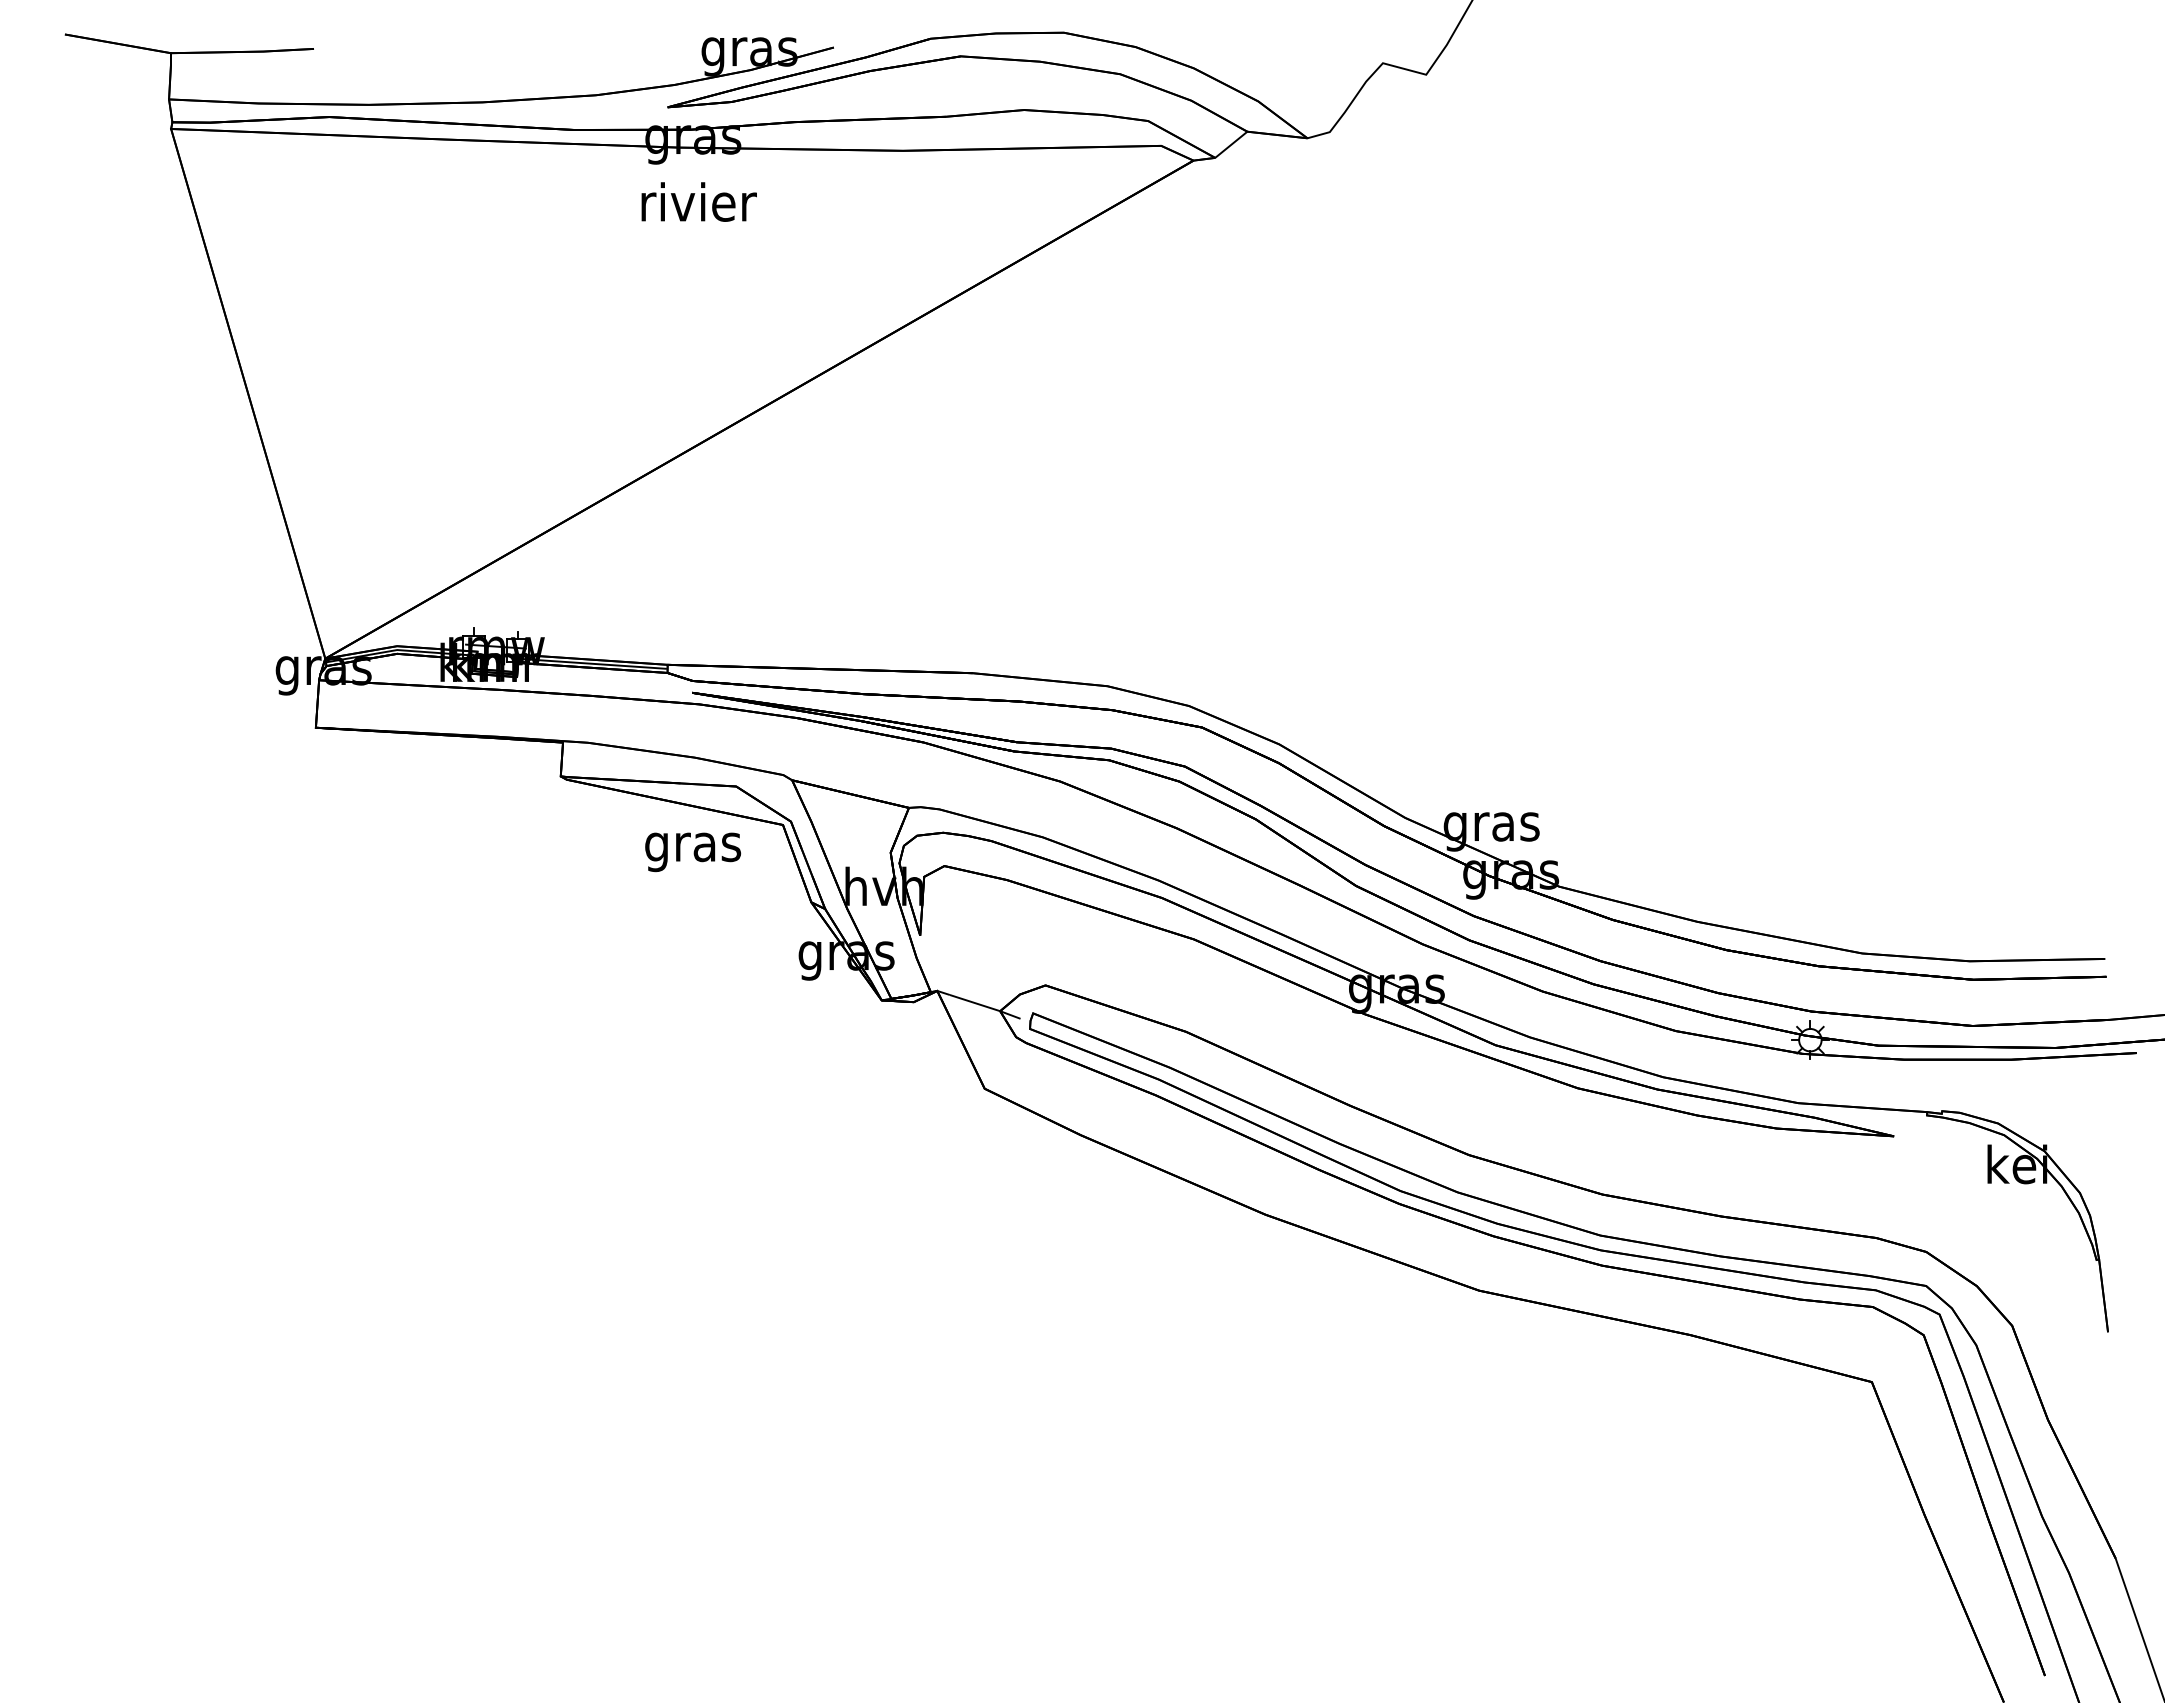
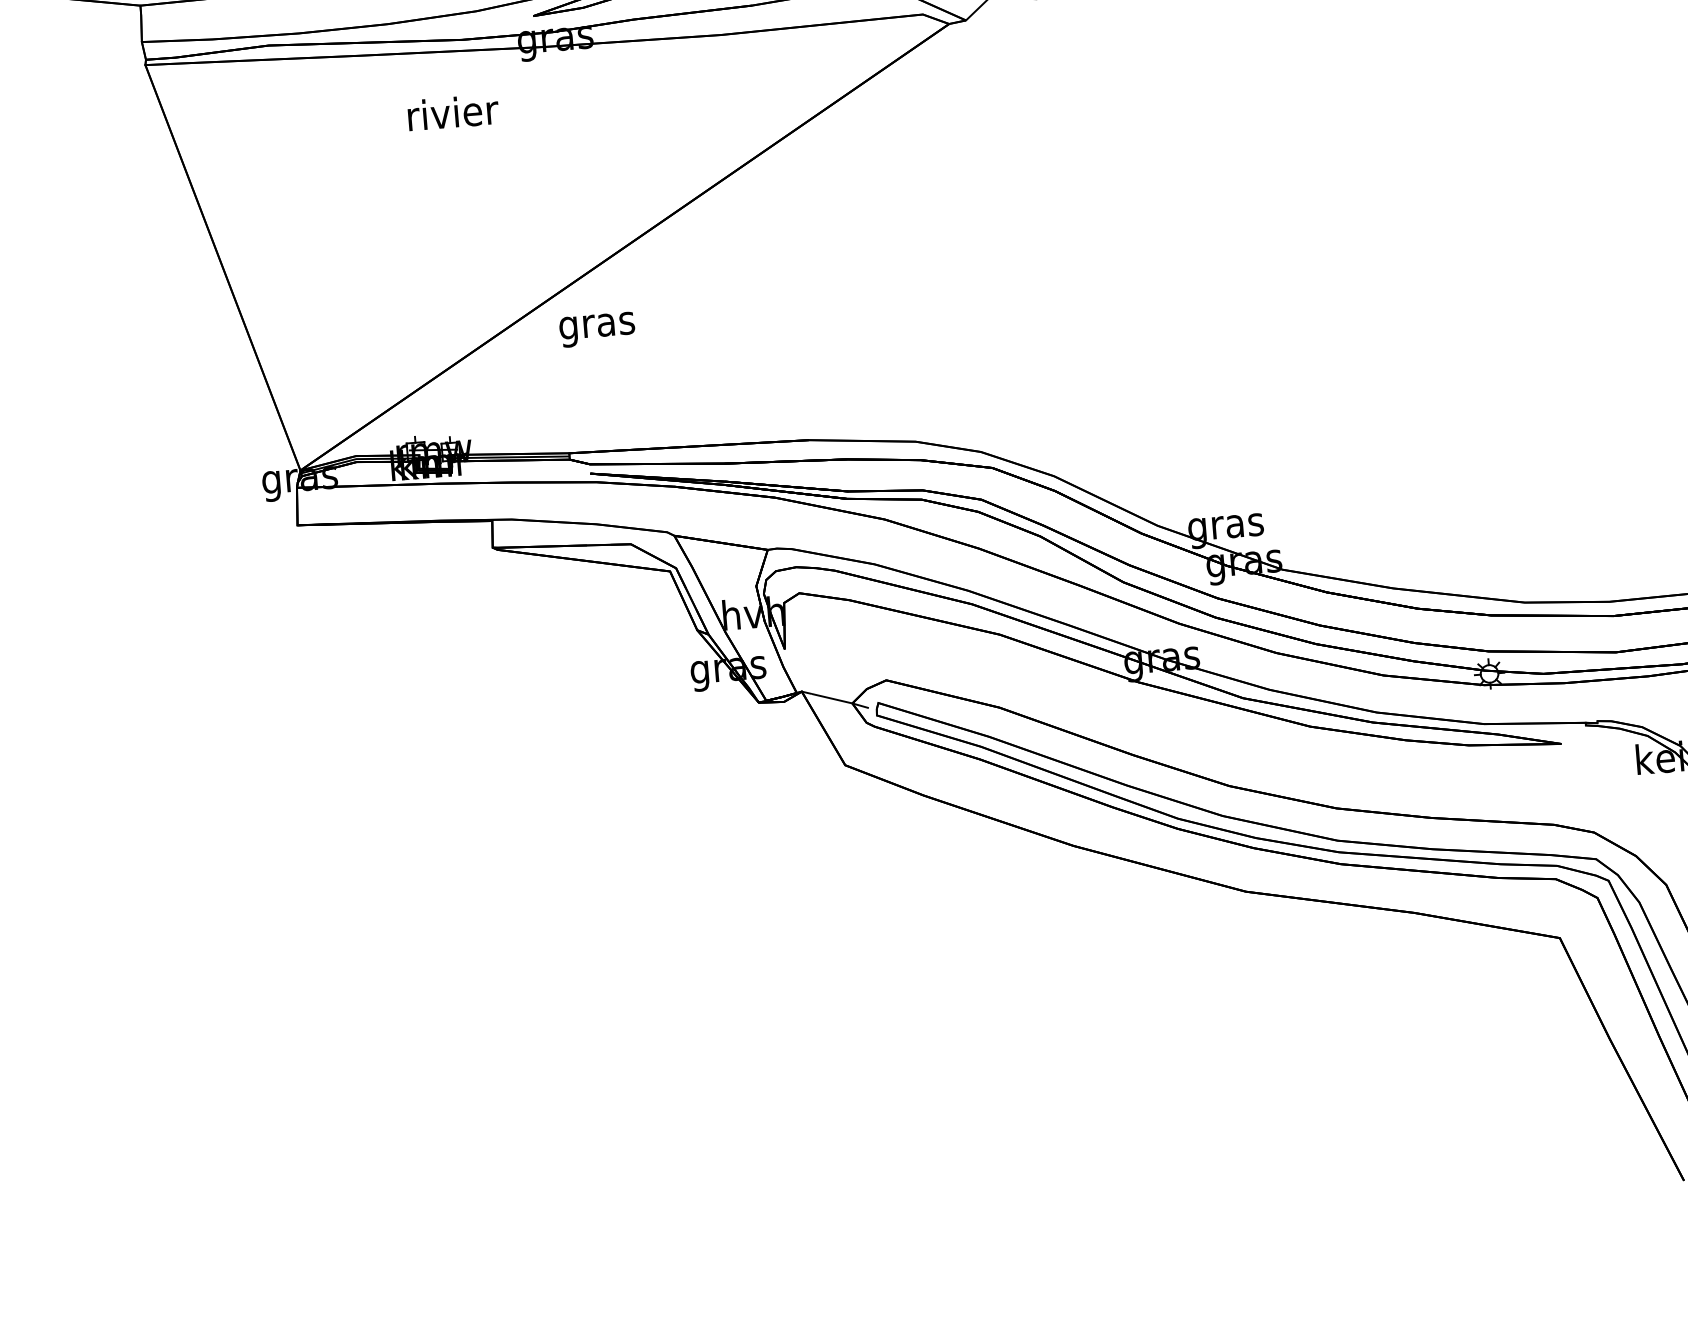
text: (698, 201) -> (452, 112), moved
text: (693, 852) -> (597, 329), moved

